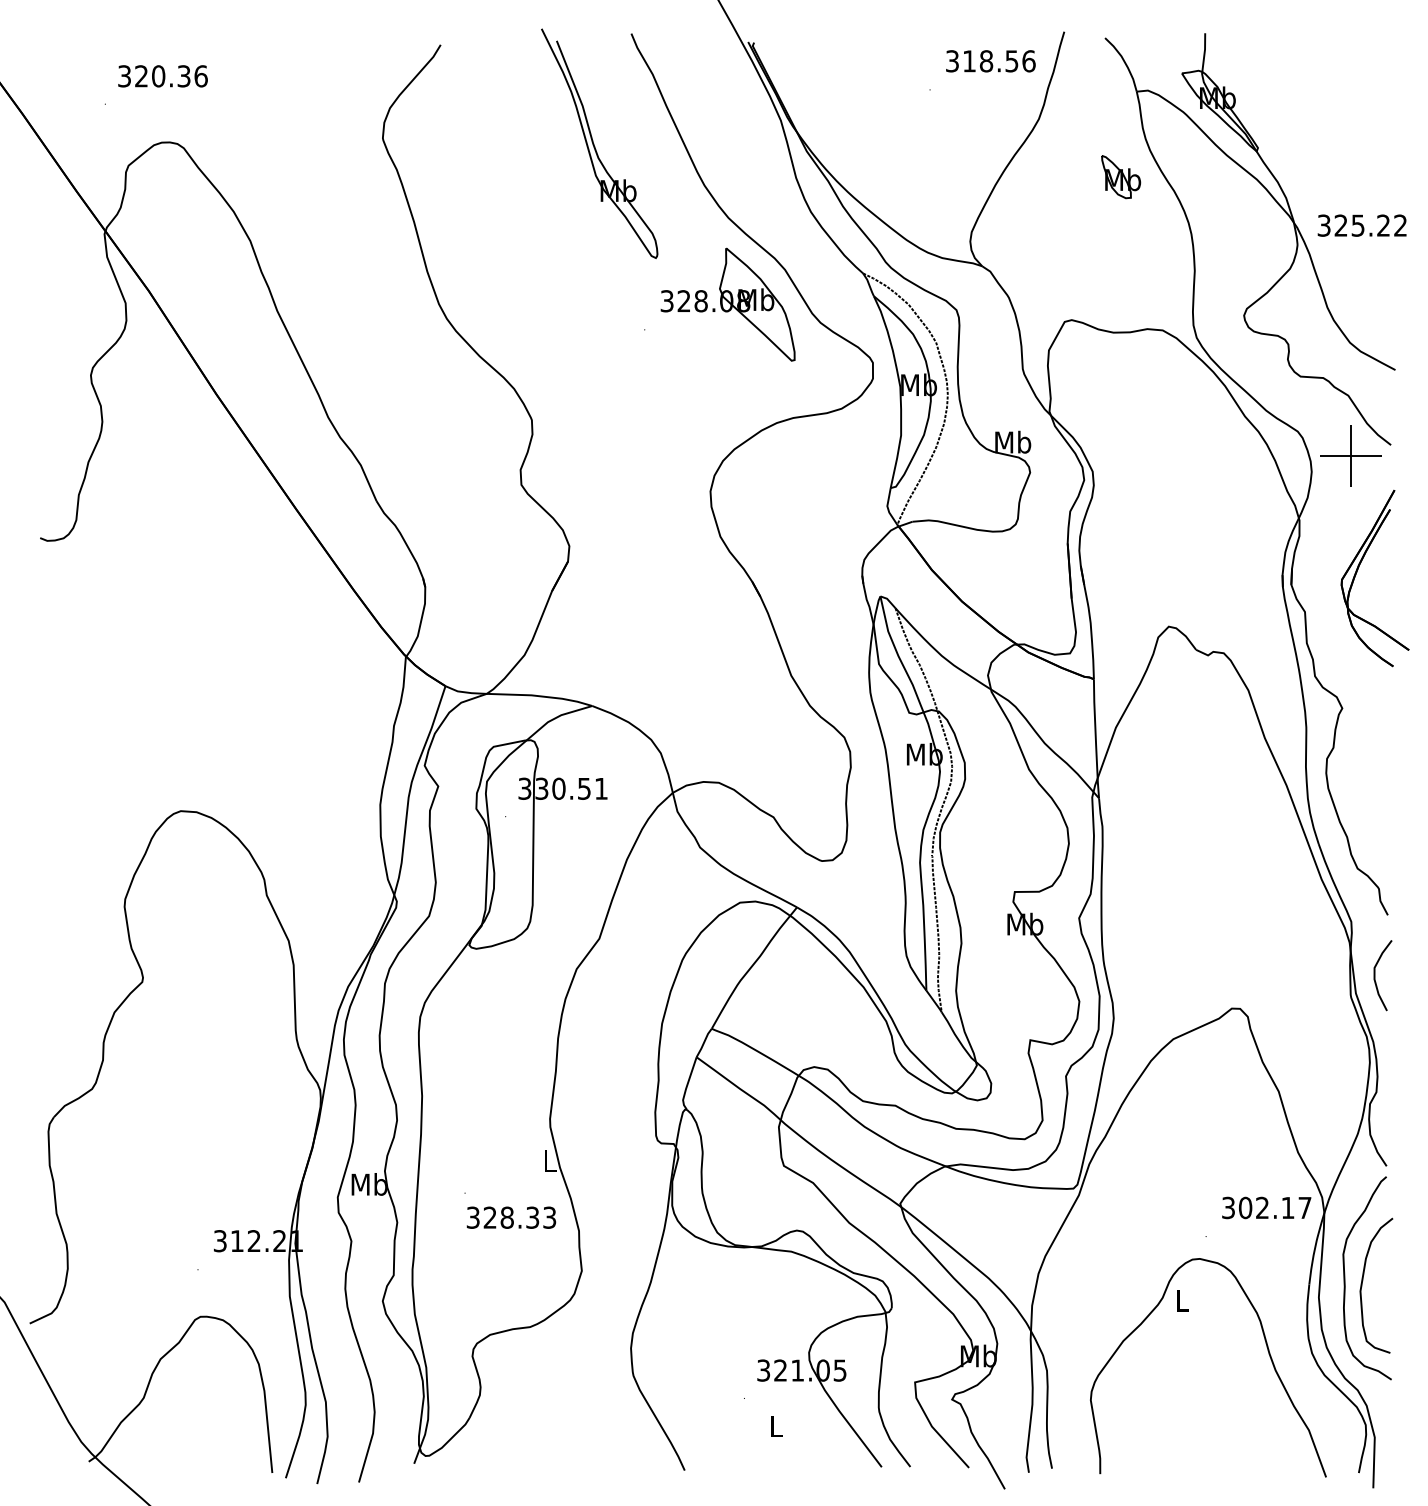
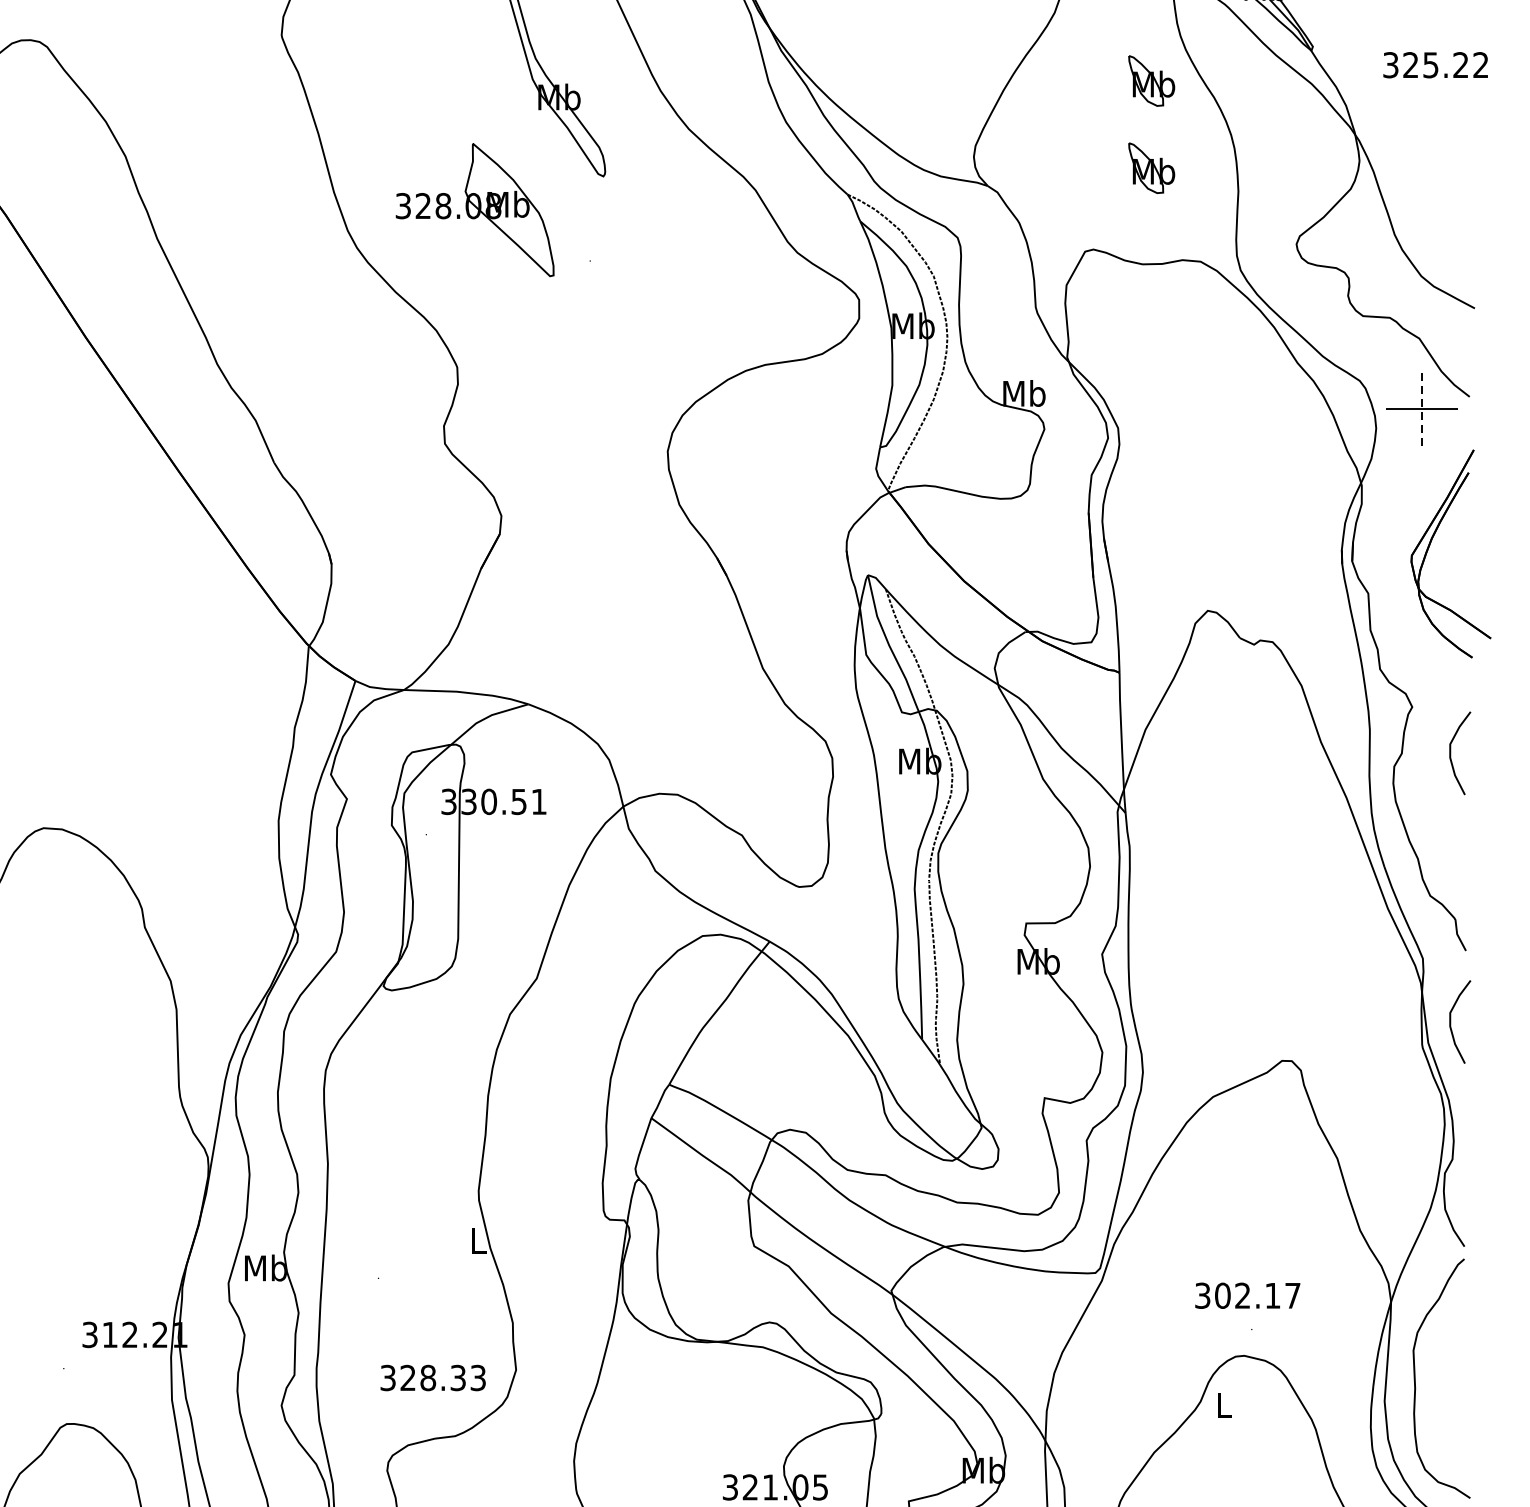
text: (1361, 225) -> (1434, 64), moved
part: (1121, 251) -> (1152, 168), added
part: (727, 304) -> (474, 209), moved
line: (1350, 455) -> (1421, 409), solid -> dashed
curve: (1375, 747) -> (1451, 753), added
text: (1266, 1207) -> (1247, 1295), moved
text: (511, 1217) -> (433, 1377), moved
curve: (1363, 1280) -> (1437, 1381), removed

